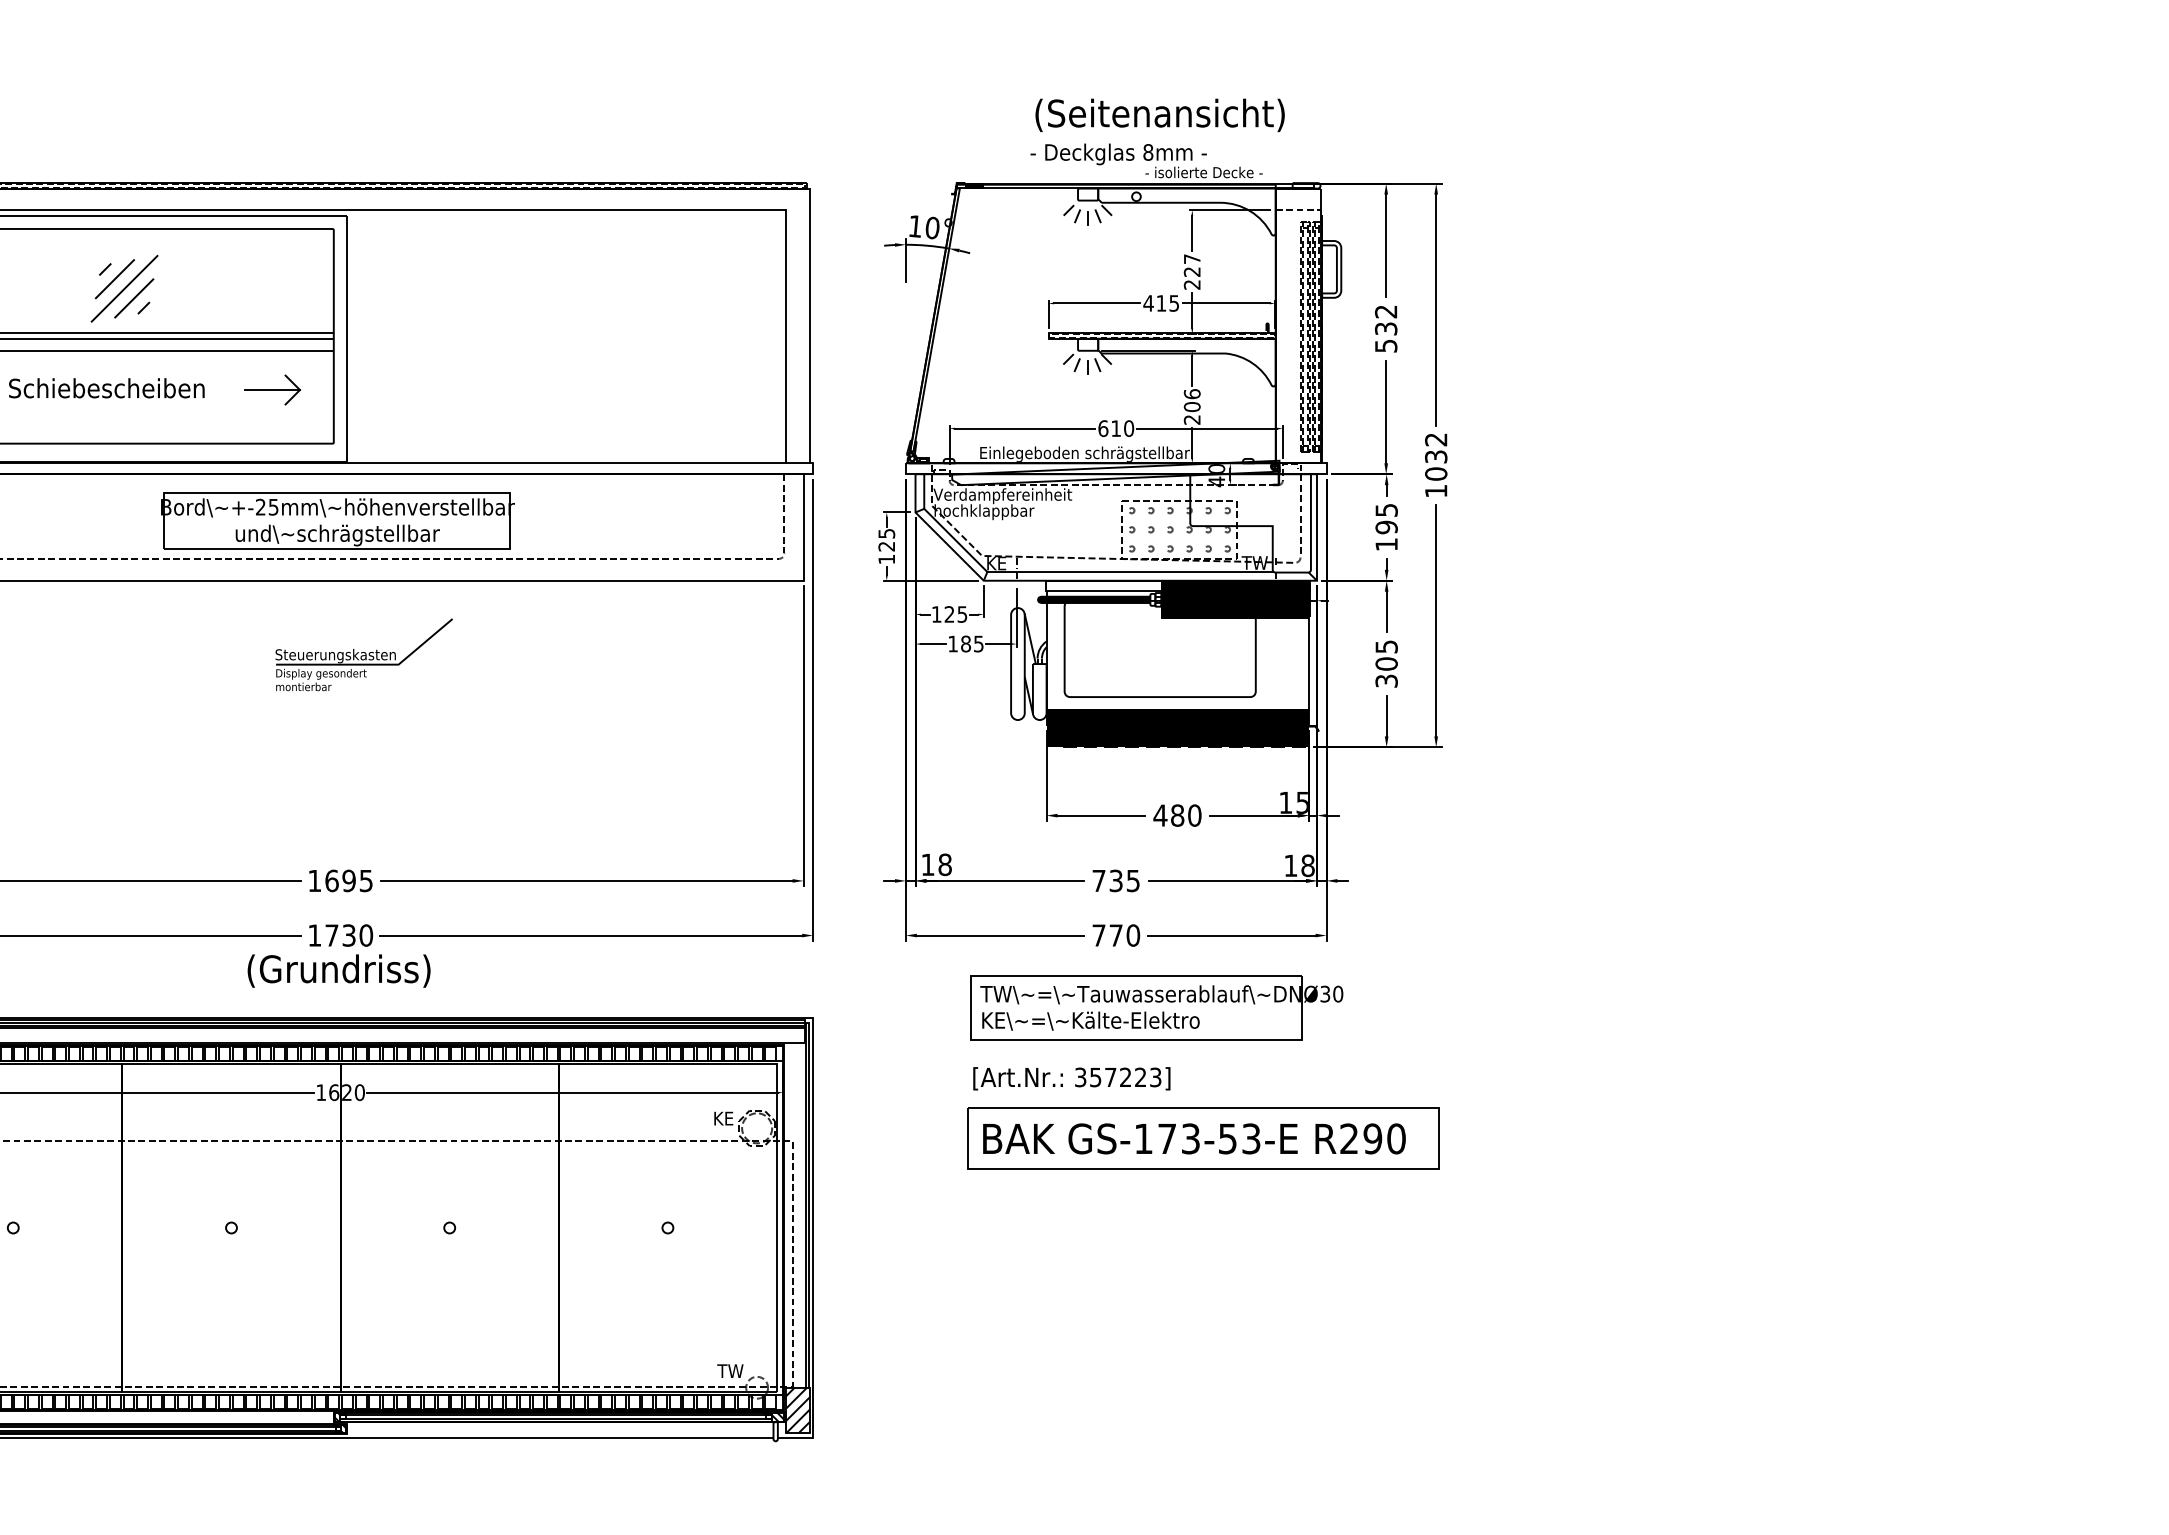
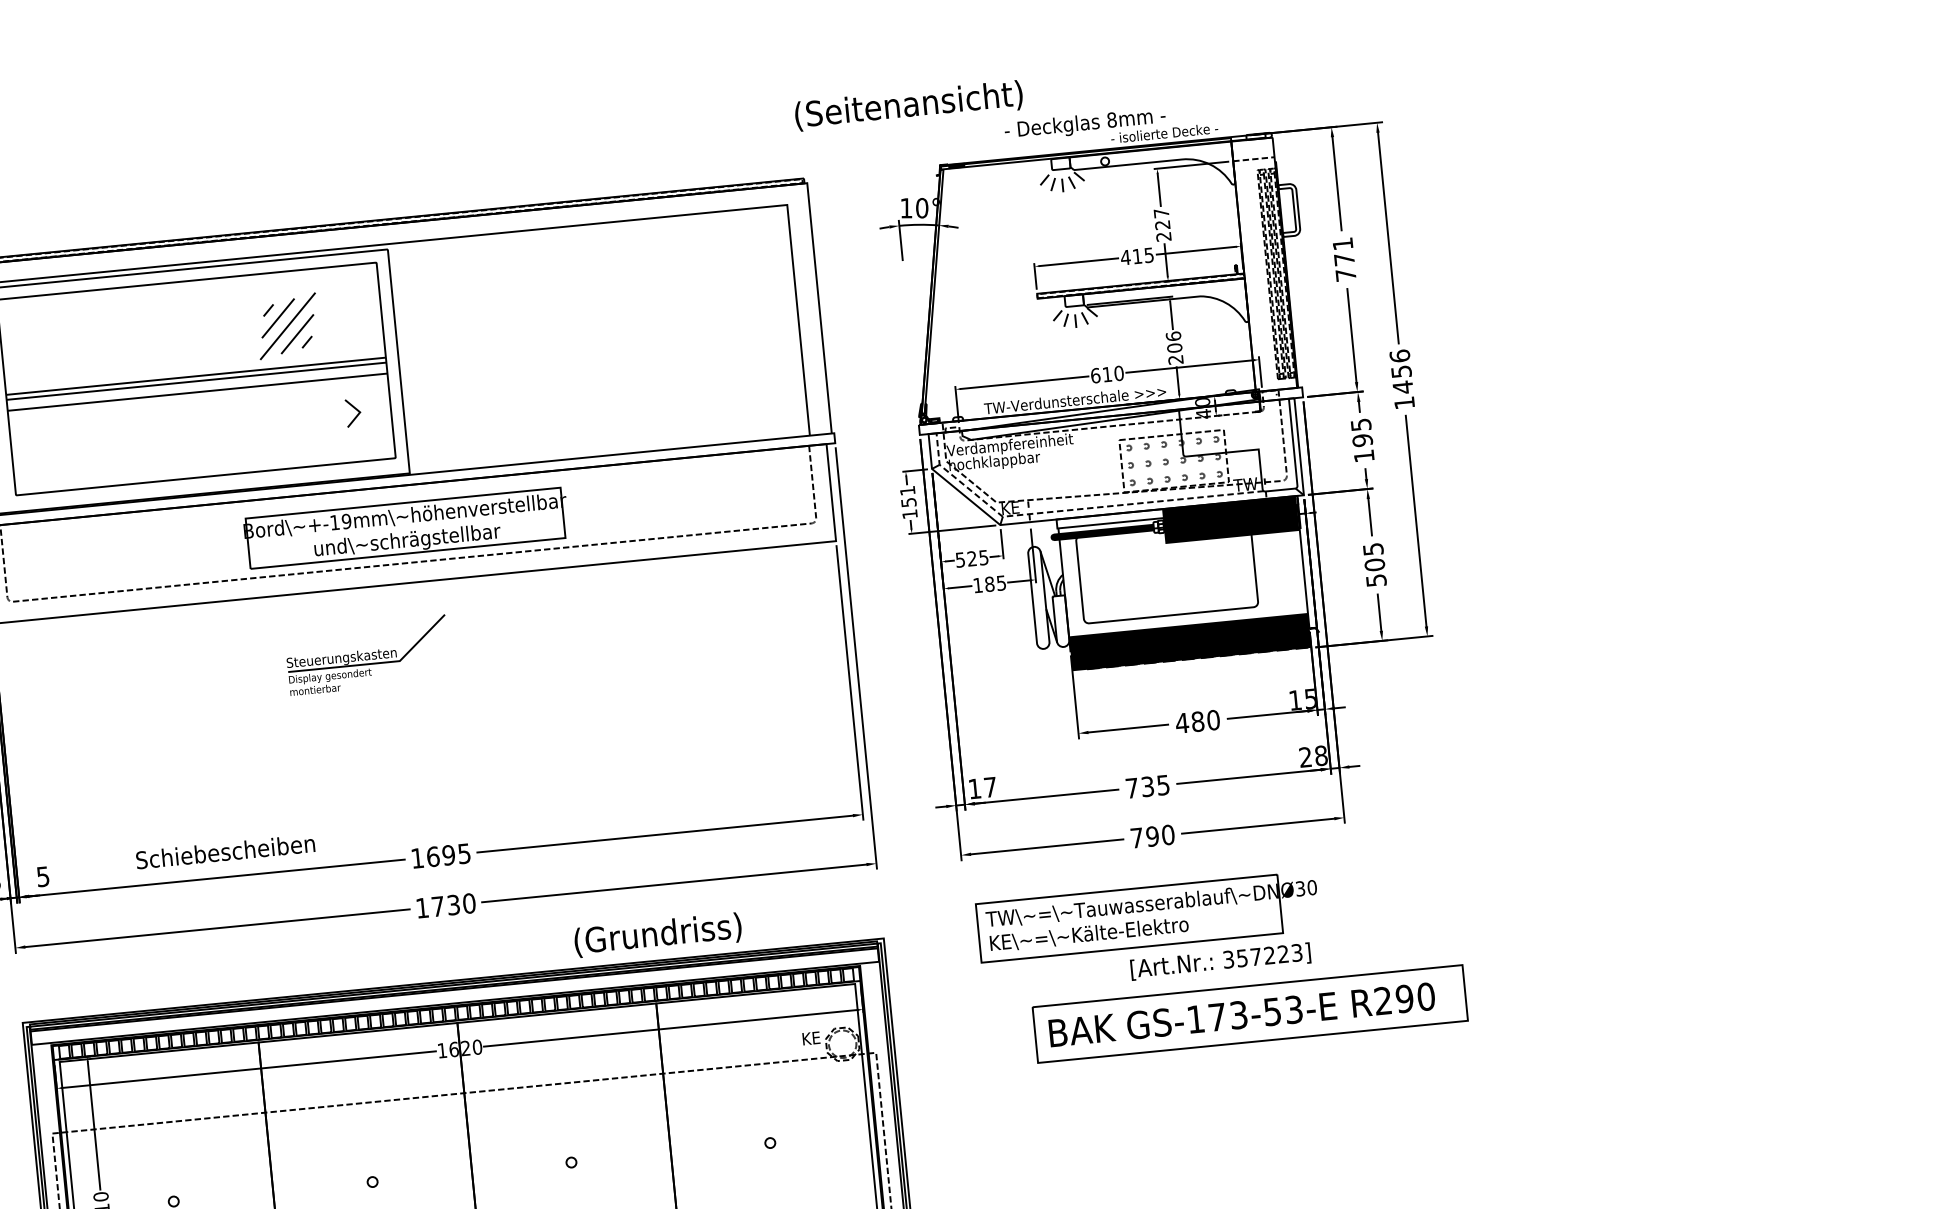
text: (1159, 114) -> (908, 105), moved
part: (124, 288) -> (287, 326), moved
text: (1385, 328) -> (1343, 259), 532 -> 771
text: (106, 388) -> (225, 851), moved
line: (272, 390) -> (335, 415), removed
text: (1083, 453) -> (1079, 400), Einlegeboden schrägstellbar -> TW-Verdunsterschale >>>
text: (1436, 457) -> (1401, 372), 1032 -> 1456
text: (267, 506) -> (340, 521), +-25mm -> +-19mm
text: (886, 540) -> (908, 497), 125 -> 151
line: (1067, 572) -> (1075, 510), solid -> dashed
text: (936, 614) -> (960, 560), 125 -> 525
part: (363, 654) -> (366, 654), moved
text: (1386, 680) -> (1376, 579), 305 -> 505
text: (944, 864) -> (989, 787), 18 -> 17
text: (1290, 865) -> (1305, 757), 18 -> 28
text: (1115, 935) -> (1152, 836), 770 -> 790
text: (338, 970) -> (657, 934), moved
part: (1156, 1007) -> (1147, 916), moved
text: (1071, 1078) -> (1220, 961), moved

